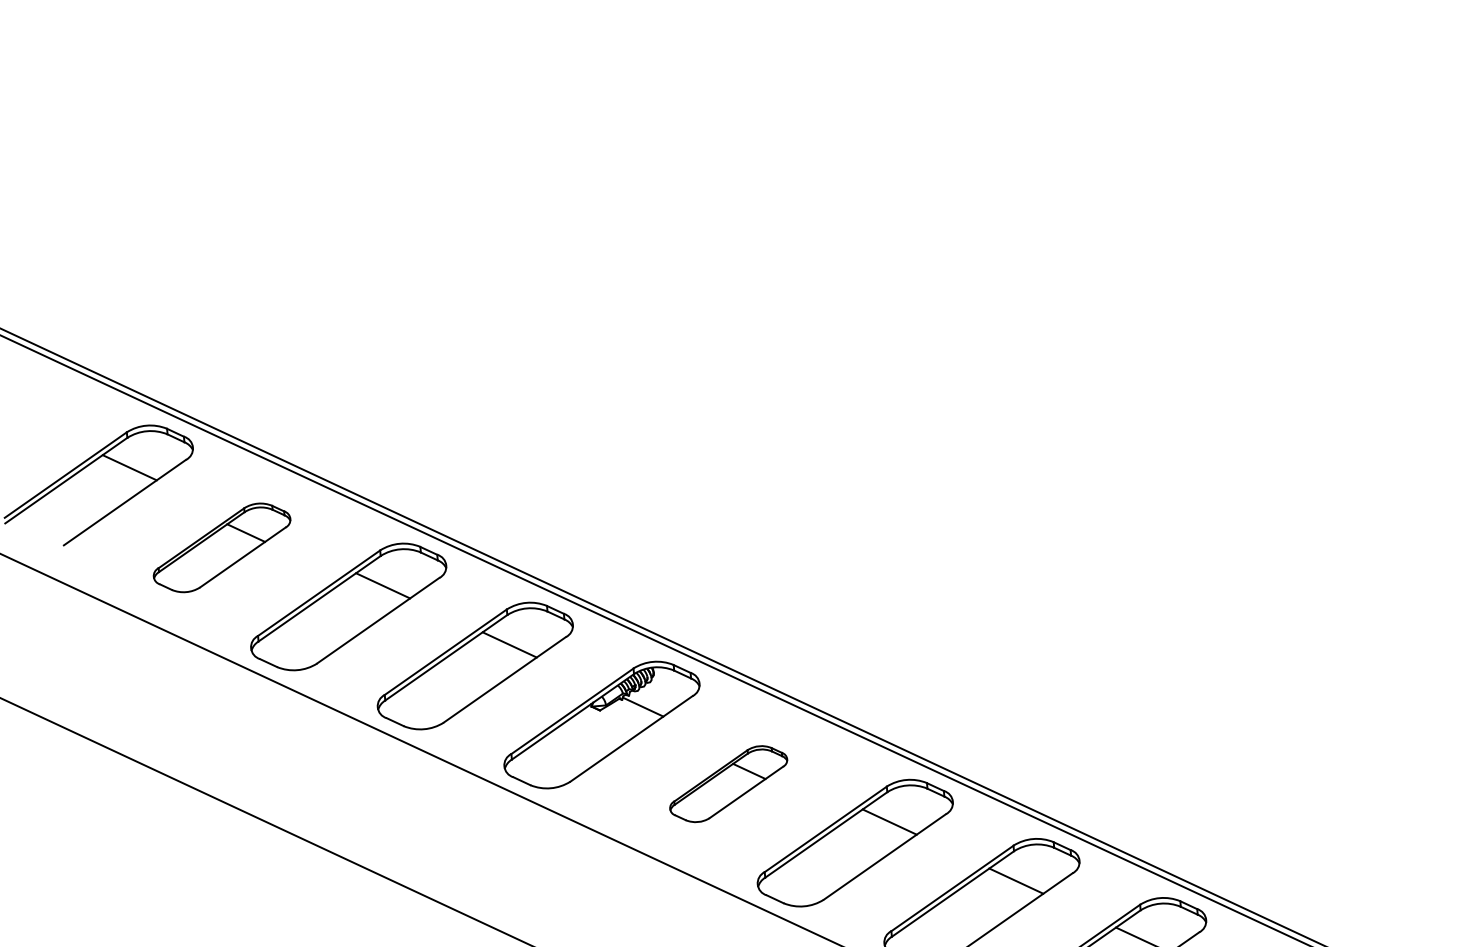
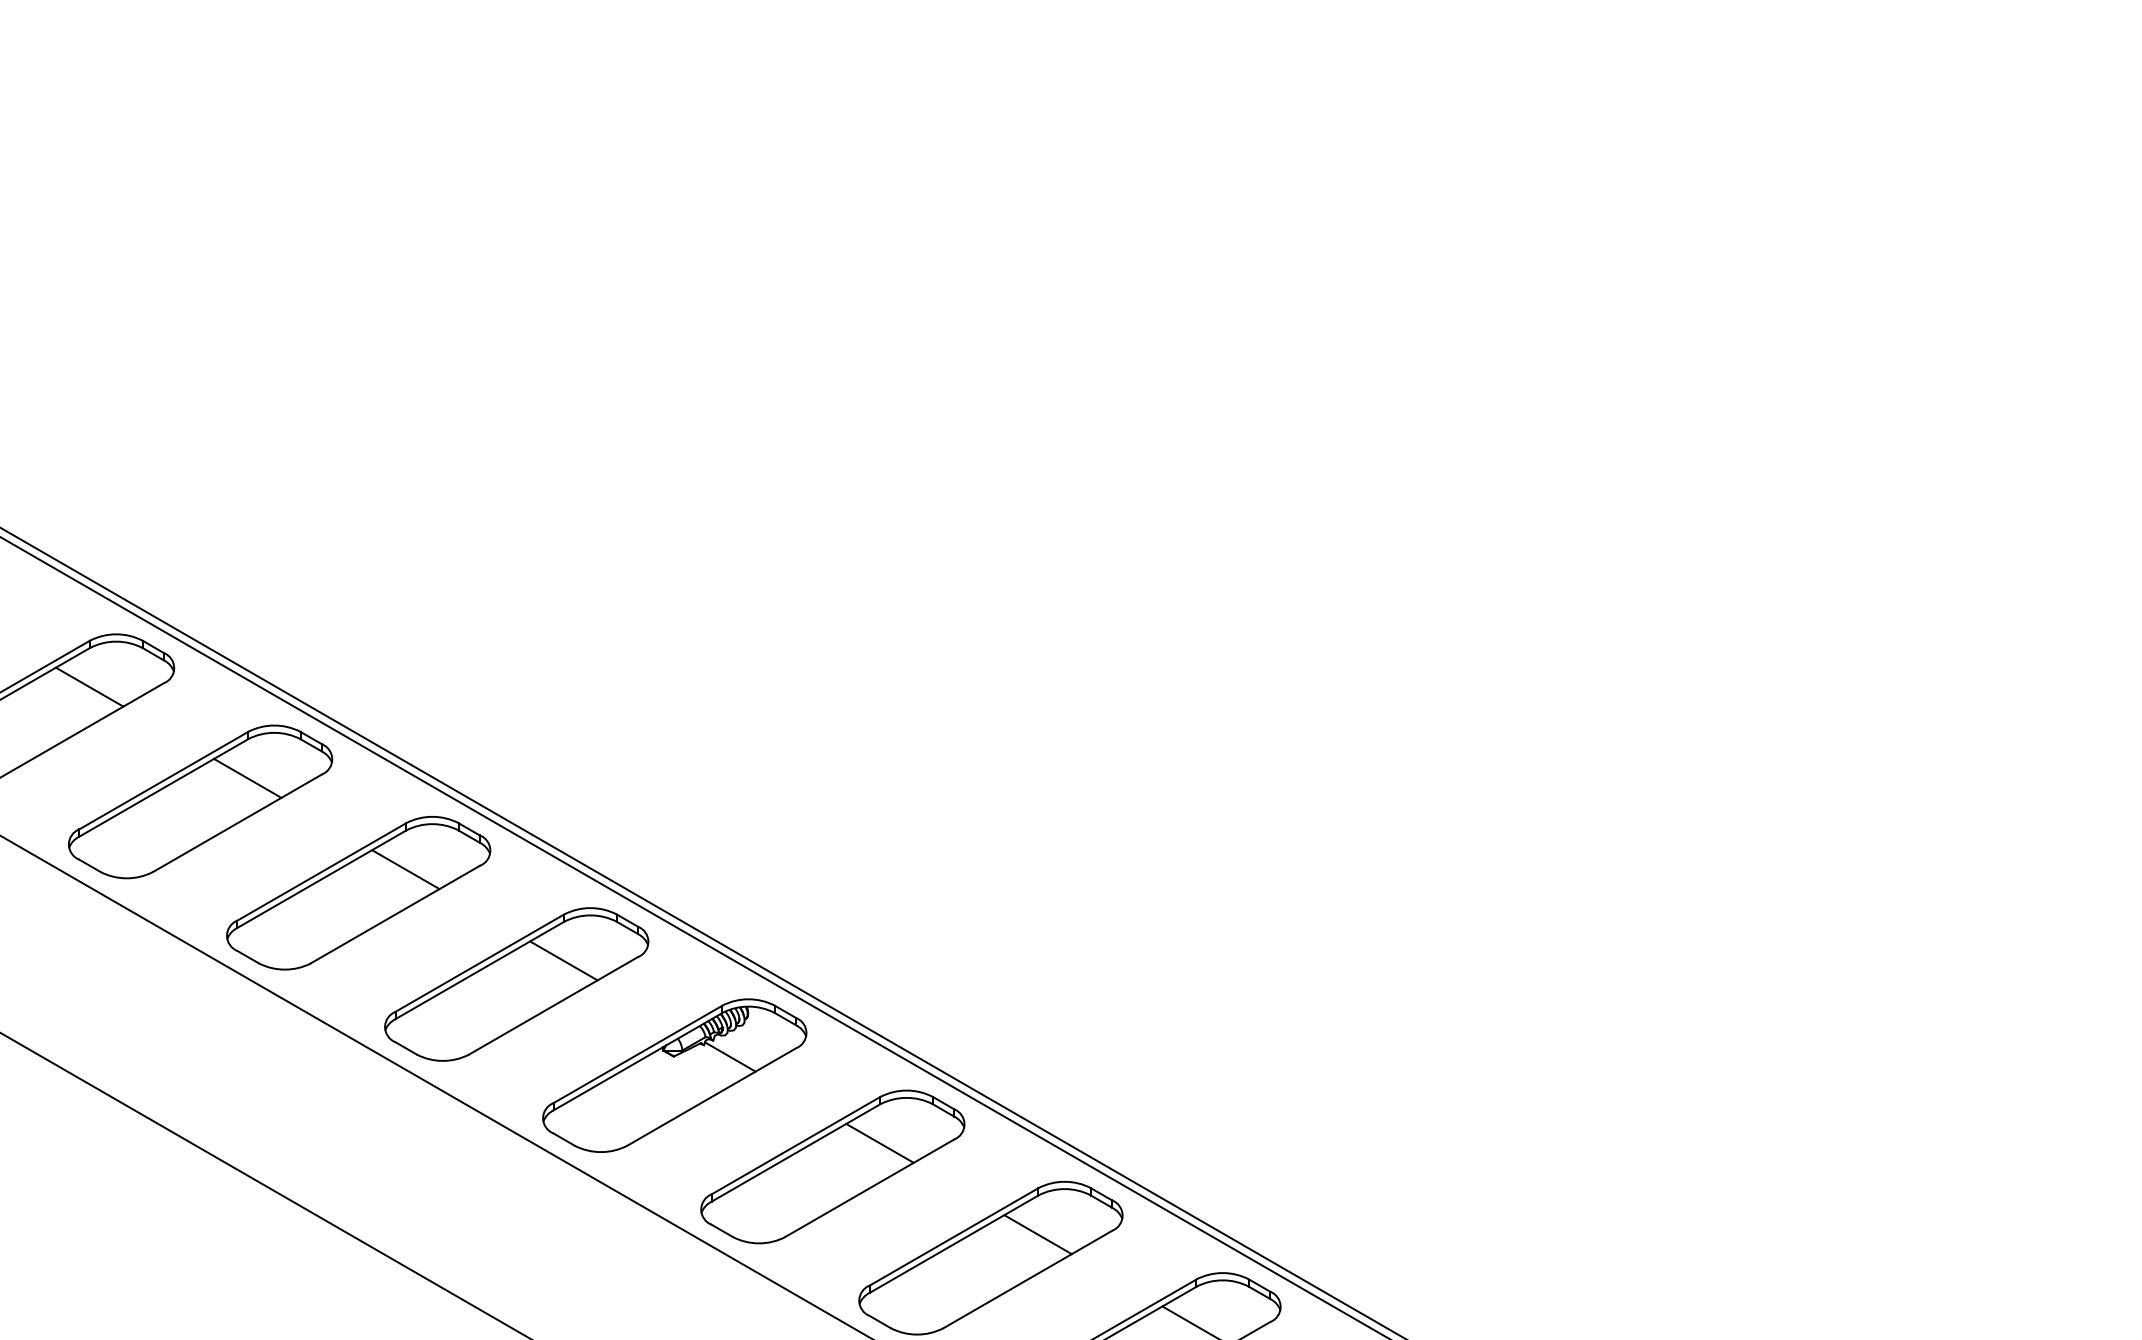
part: (221, 547) -> (200, 801), size x1.43
part: (728, 783) -> (832, 1166), size x1.67

